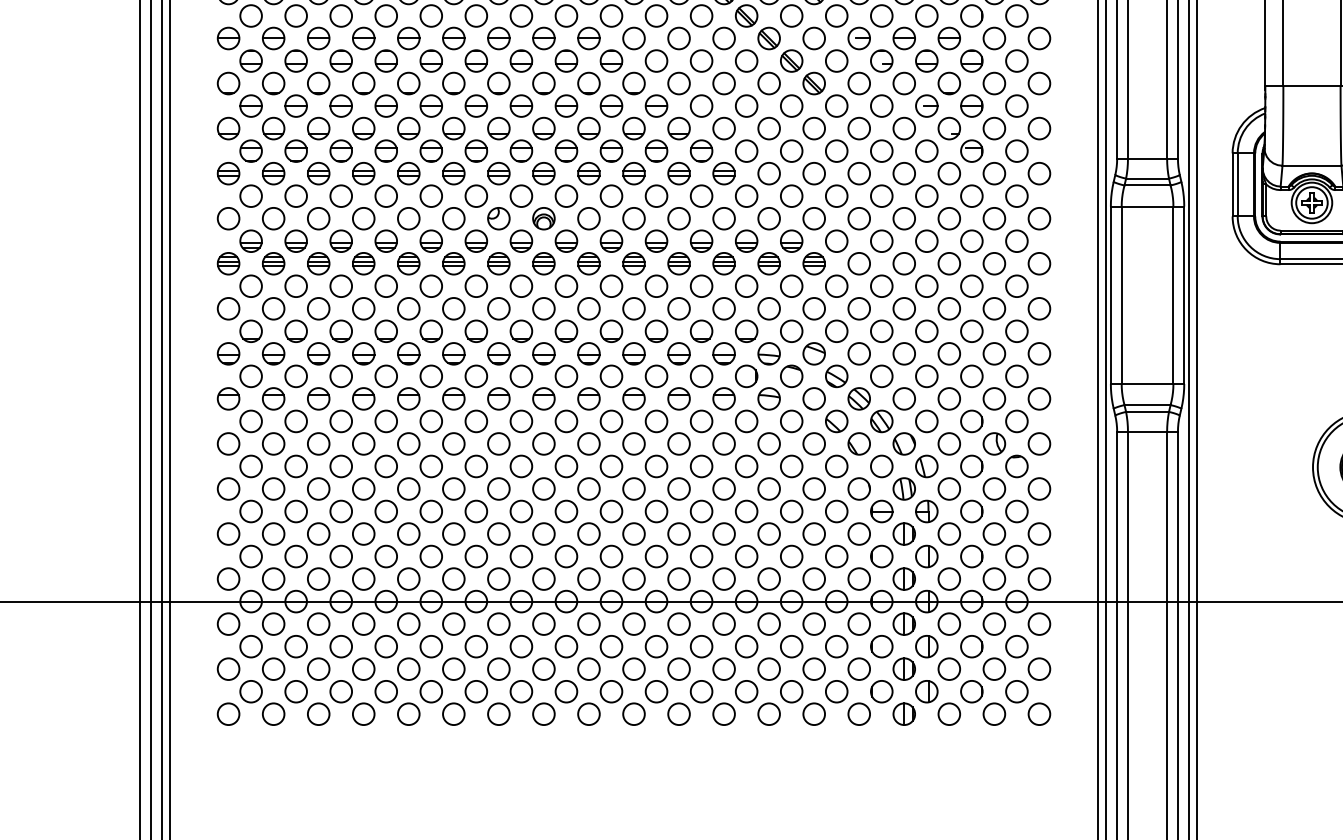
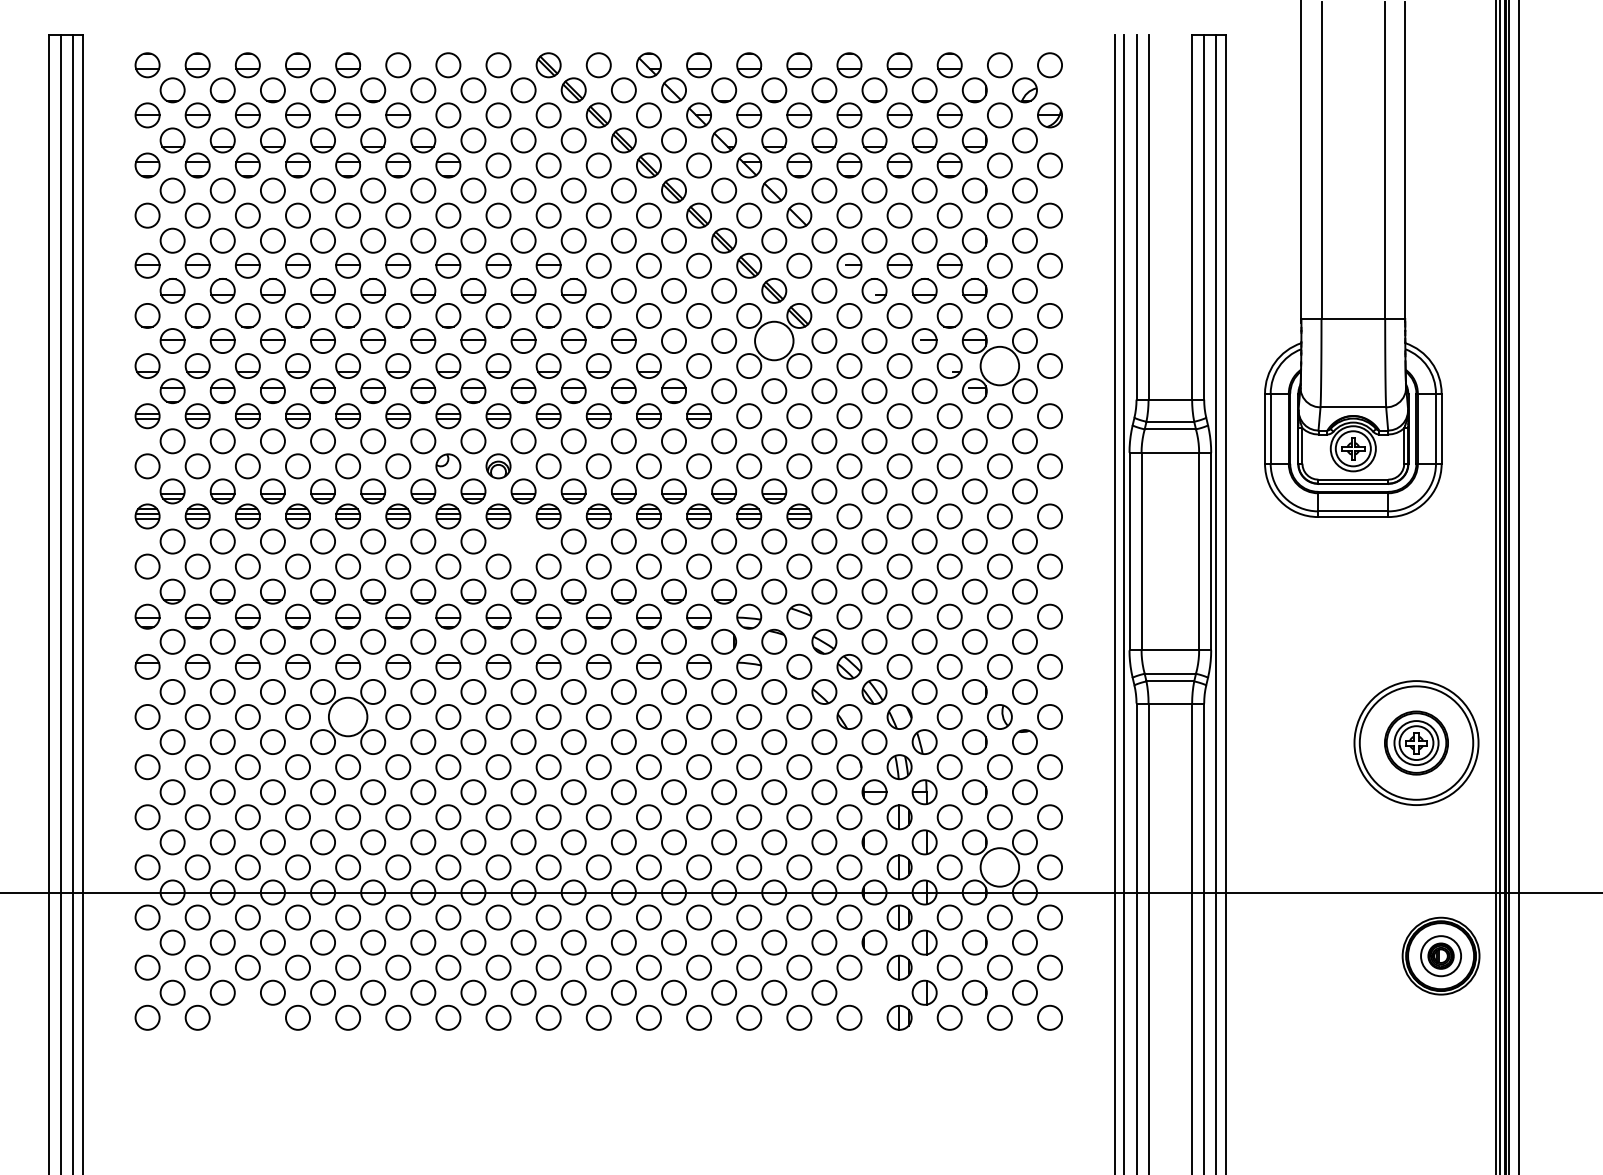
circle: (791, 105) -> (774, 340), size x1.6
circle: (994, 128) -> (999, 366), size x1.6
circle: (566, 286) -> (523, 541), removed
circle: (409, 444) -> (348, 717), size x1.6
circle: (994, 579) -> (999, 867), size x1.6
circle: (881, 691) -> (874, 992), removed
circle: (318, 713) -> (247, 1017), removed

